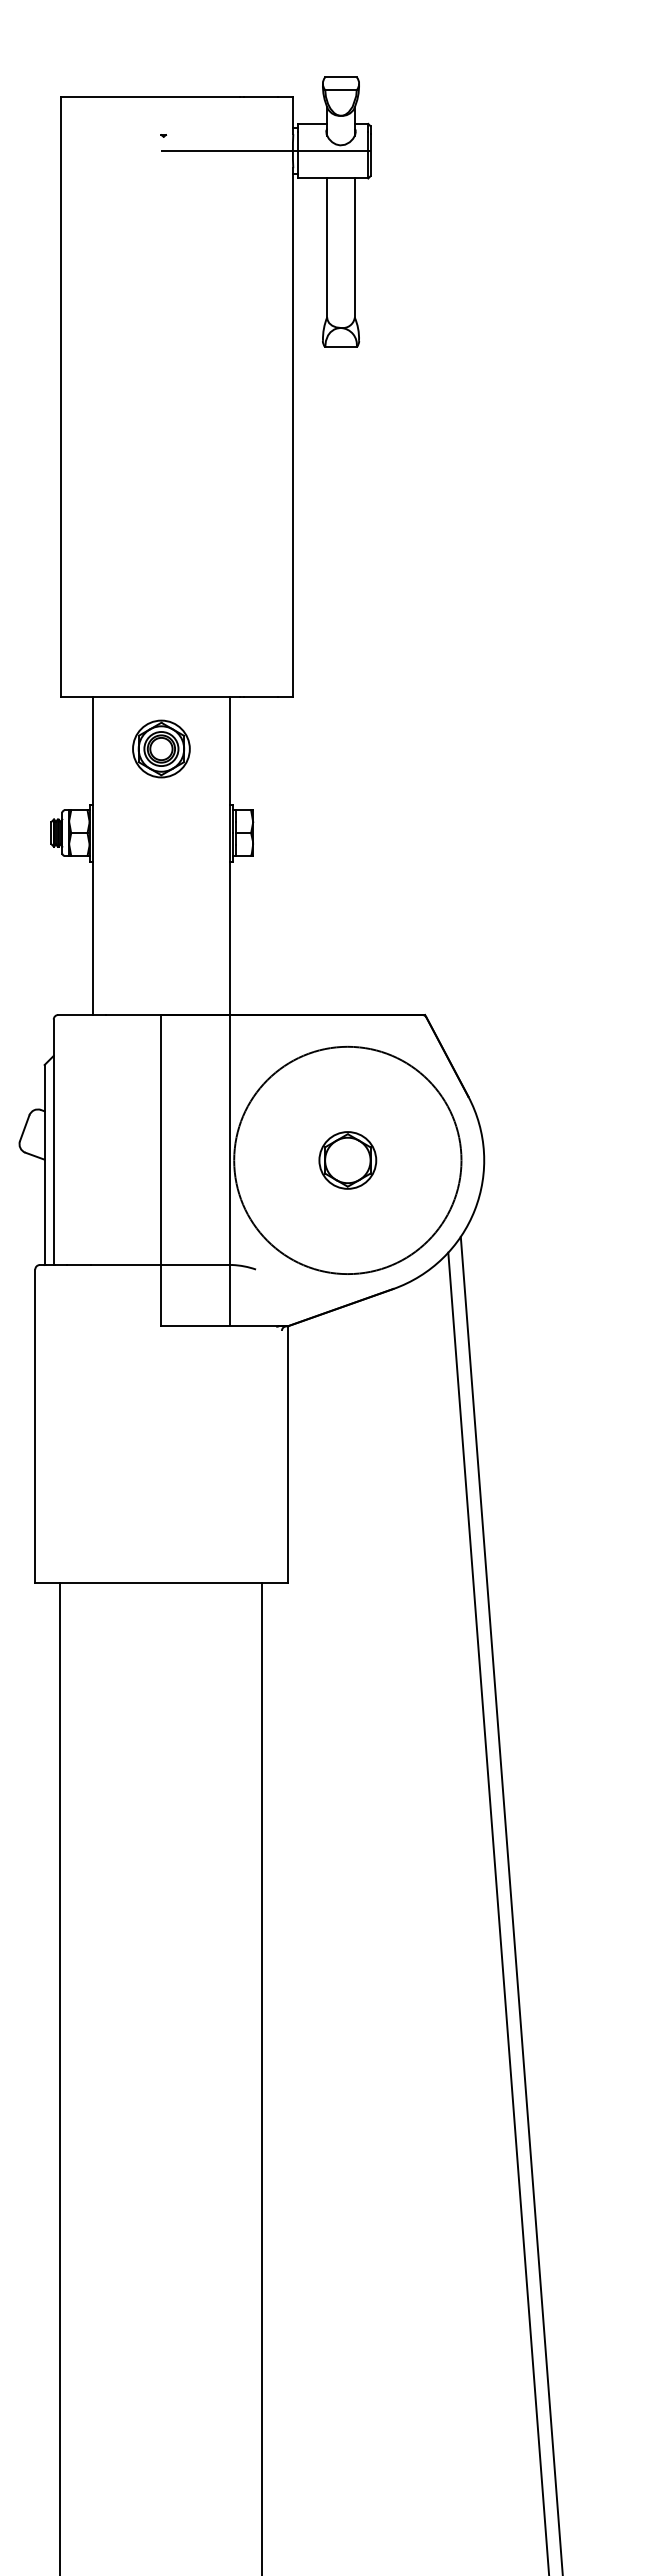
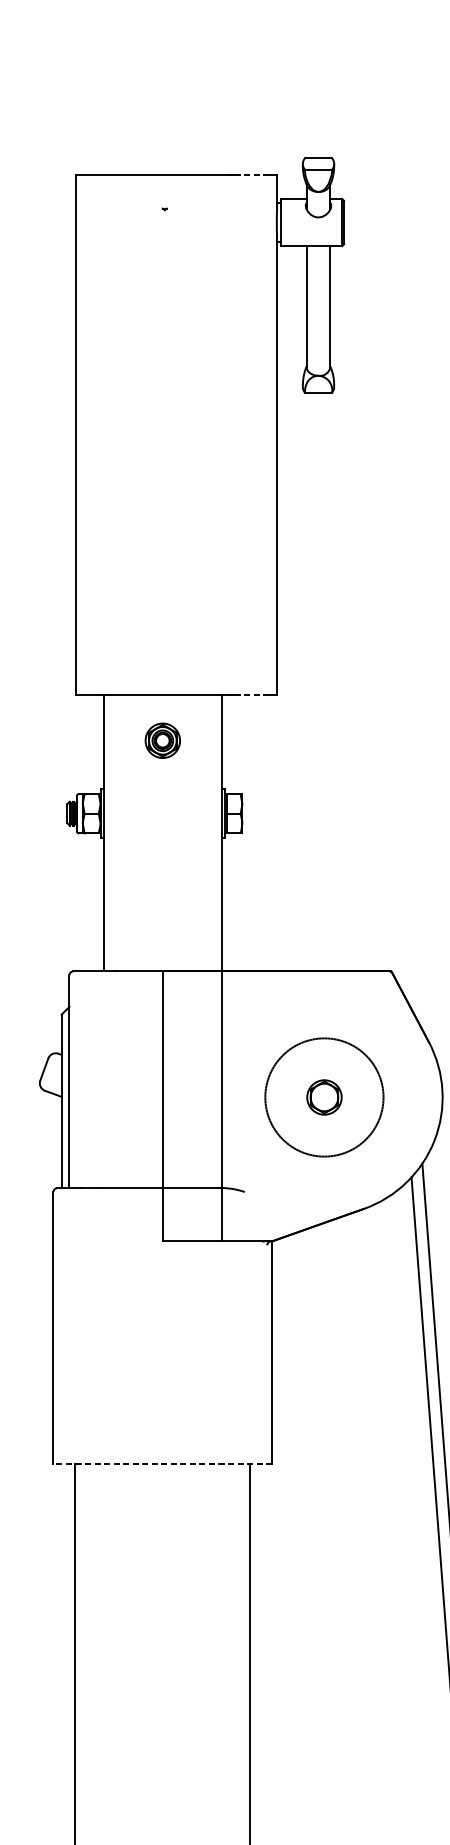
line: (261, 96) -> (249, 175), solid -> dashed
line: (265, 151) -> (253, 222), removed
line: (261, 696) -> (249, 695), solid -> dashed
part: (161, 748) -> (162, 740), size x0.7
circle: (347, 1160) -> (324, 1097), size x0.6
part: (347, 1160) -> (324, 1097), size x0.7
line: (160, 1583) -> (162, 1464), solid -> dashed

